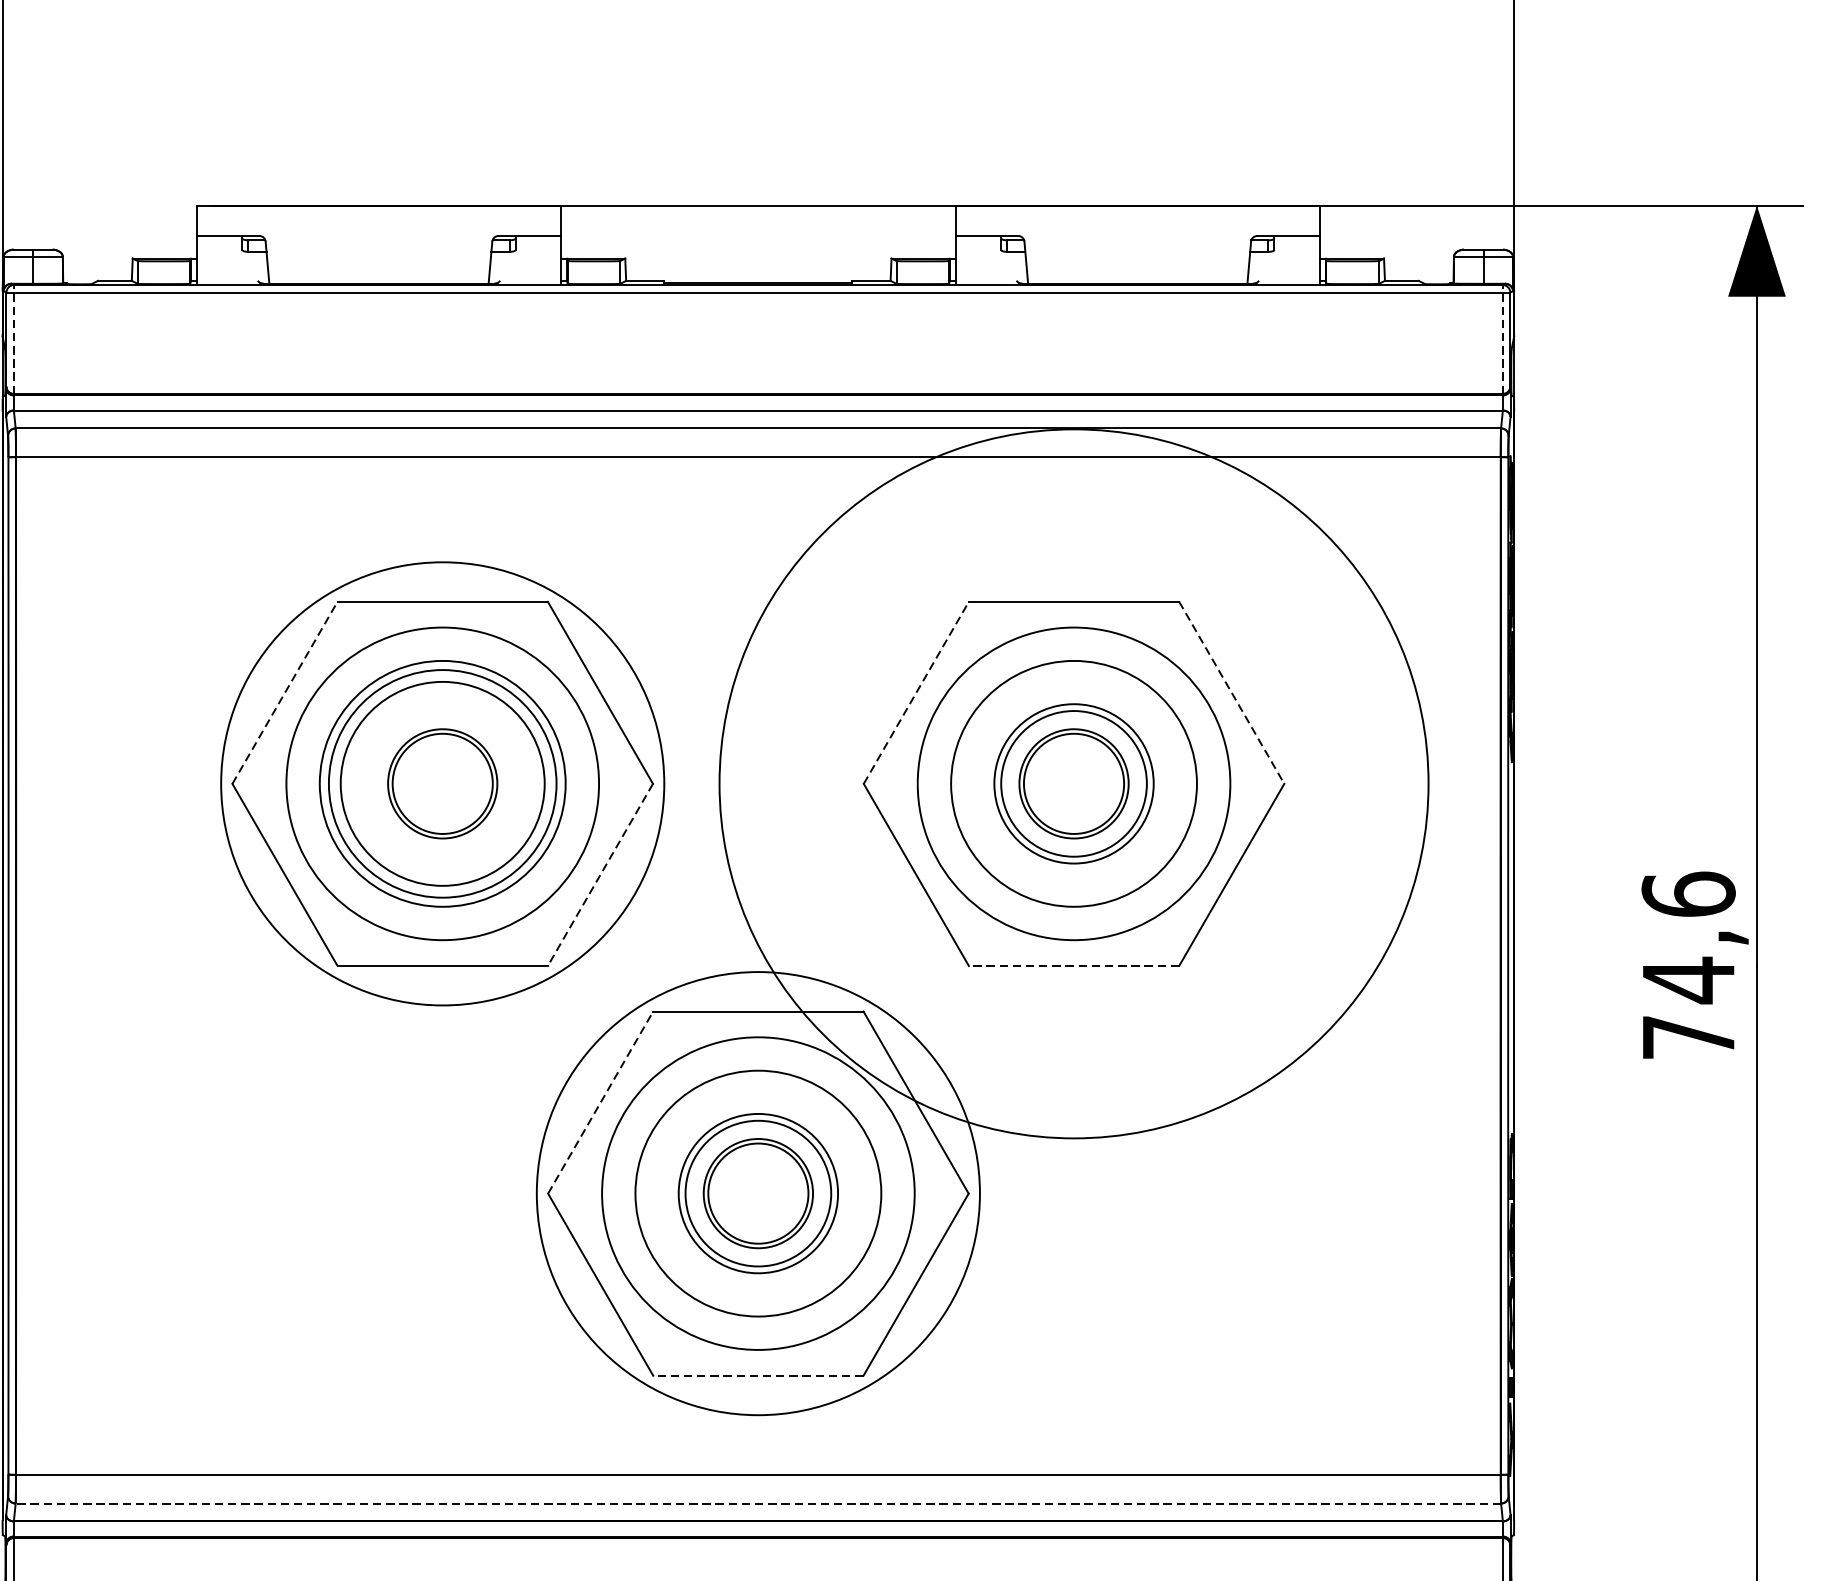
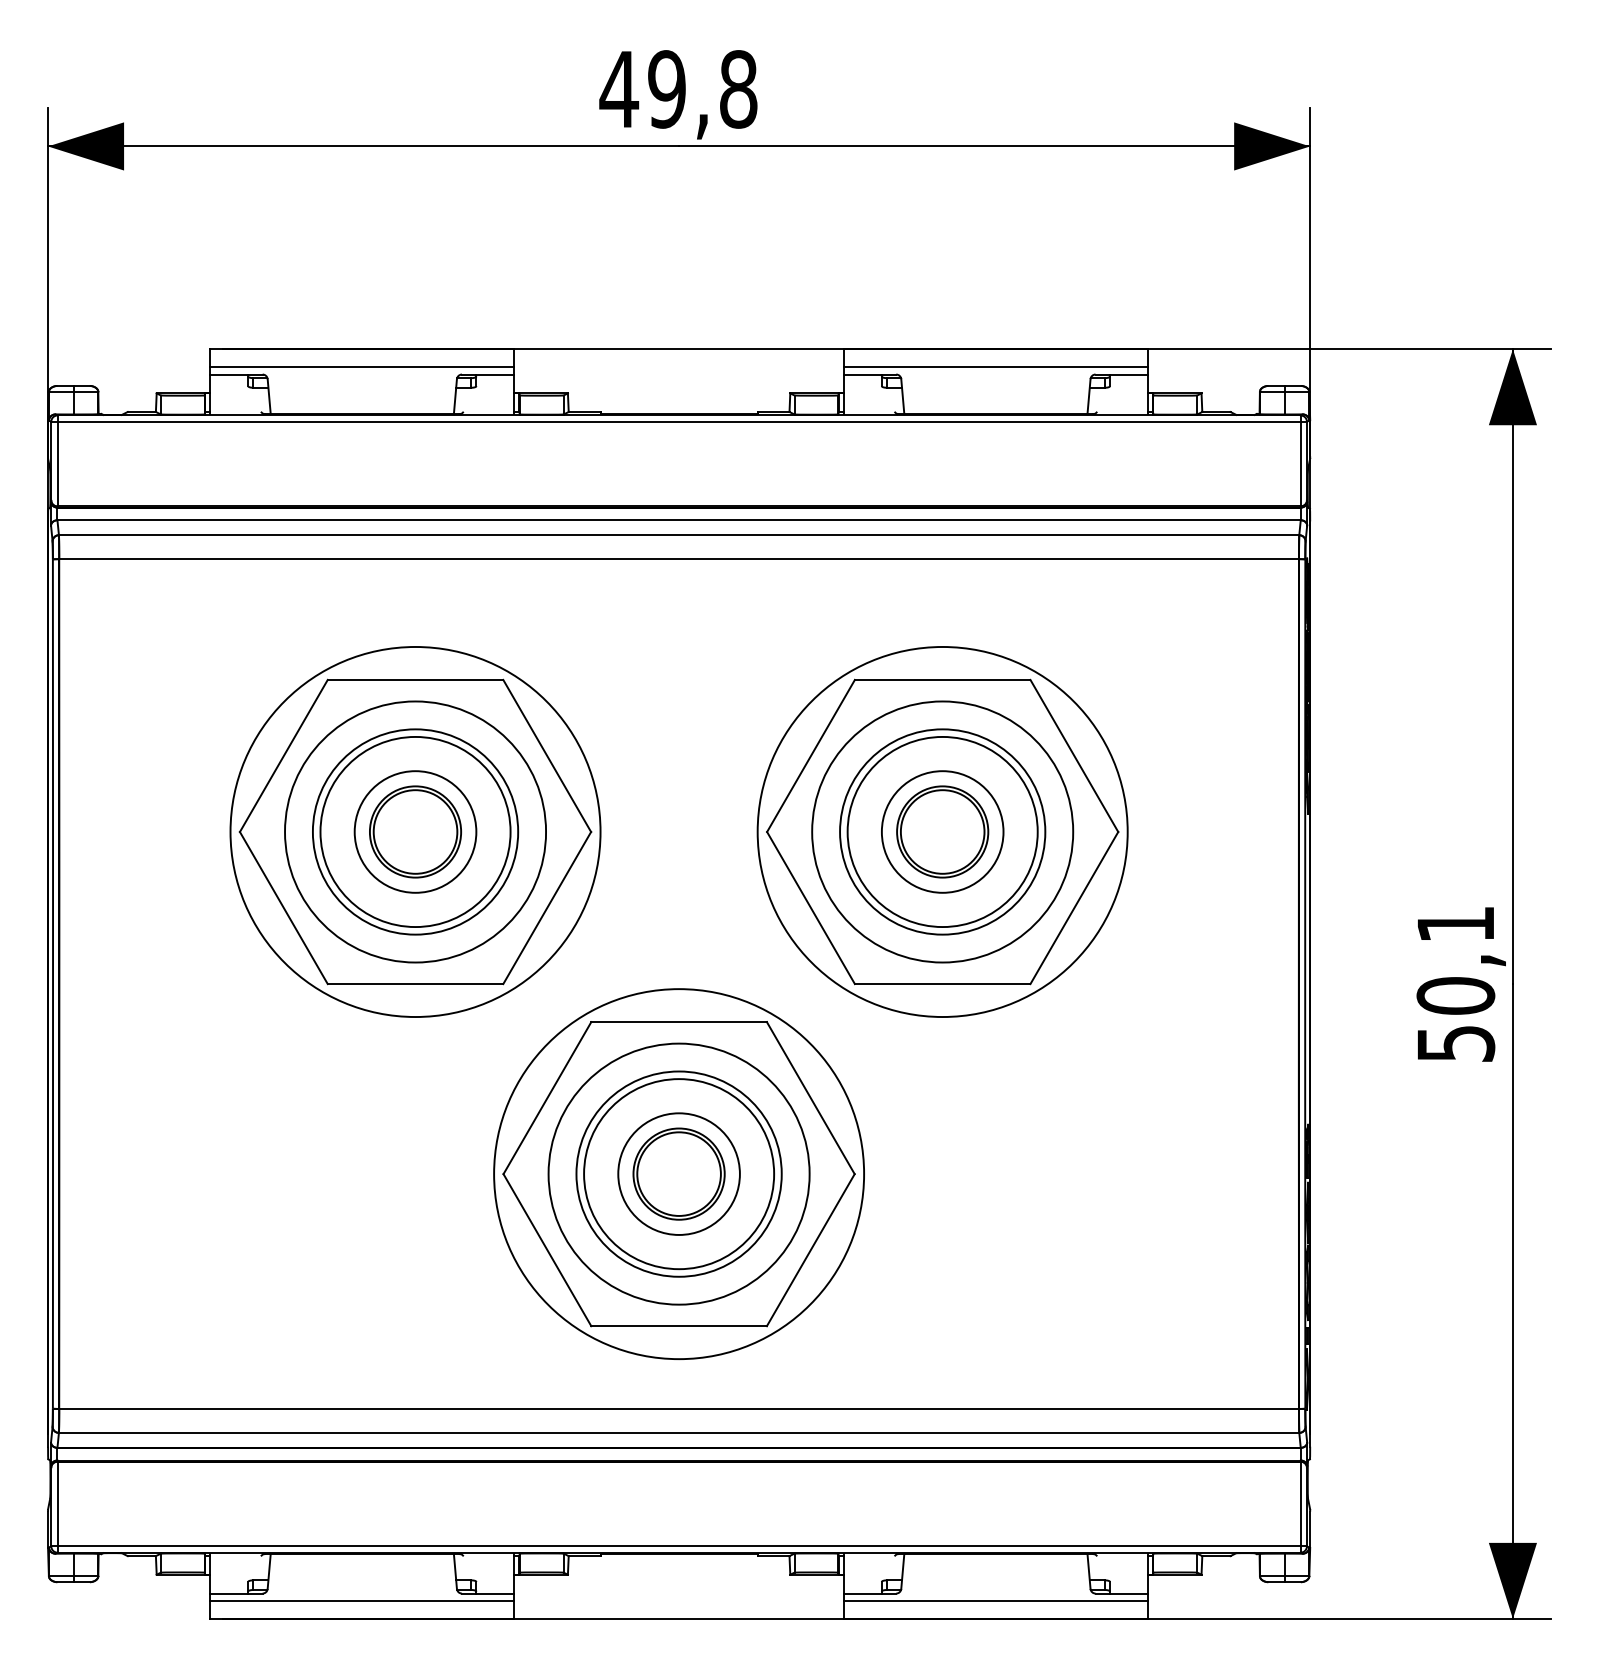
line: (379, 226) -> (362, 366), added
line: (1137, 226) -> (995, 366), added
line: (13, 338) -> (57, 460), dashed -> solid
line: (1502, 338) -> (1300, 460), dashed -> solid
line: (284, 692) -> (283, 755), dashed -> solid
line: (916, 692) -> (811, 755), dashed -> solid
line: (1231, 692) -> (1074, 755), dashed -> solid
circle: (442, 783) -> (415, 831), size x0.71
circle: (1073, 783) -> (942, 831), size x0.62
circle: (1073, 783) -> (942, 831), size x1.43
line: (600, 875) -> (547, 908), dashed -> solid
text: (1688, 965) -> (1455, 983), 74,6 -> 50,1
line: (1073, 966) -> (942, 984), dashed -> solid
line: (600, 1103) -> (547, 1098), dashed -> solid
circle: (758, 1194) -> (679, 1174), size x1.43
line: (758, 1376) -> (679, 1326), dashed -> solid
line: (757, 1503) -> (678, 1432), dashed -> solid

